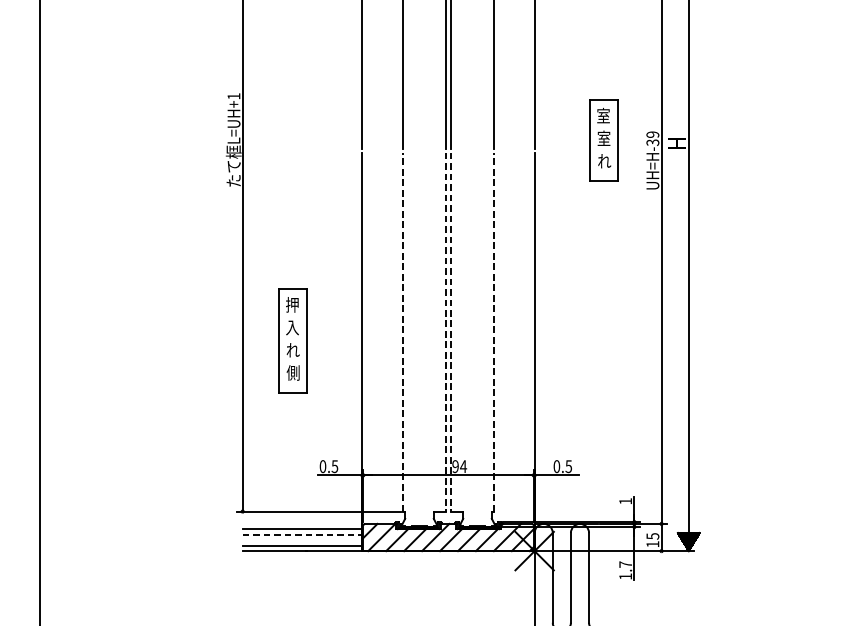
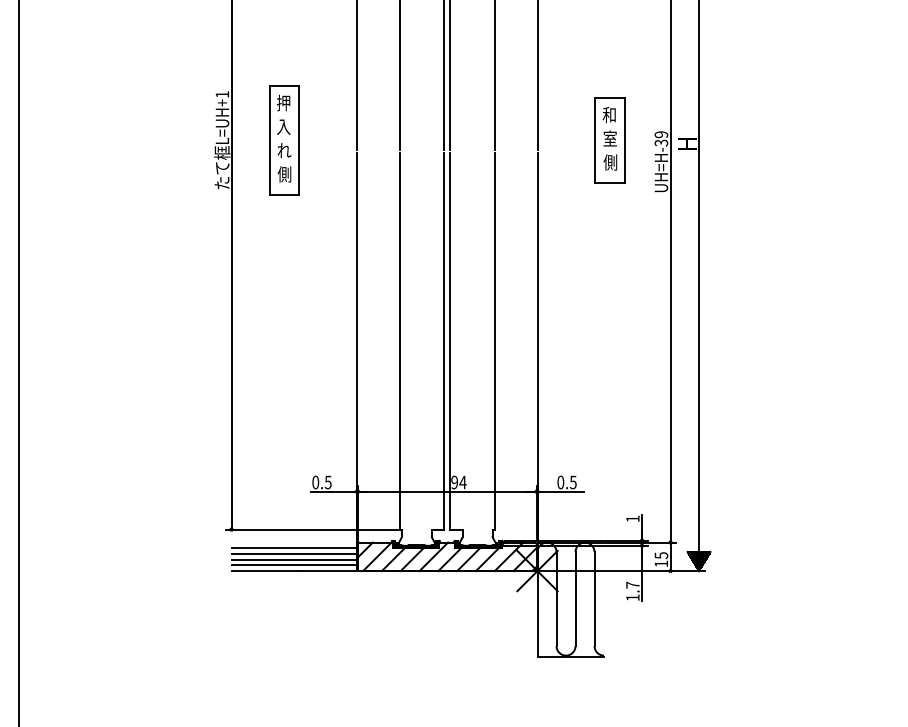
text: (603, 115) -> (609, 114), 室 -> 和
text: (604, 161) -> (610, 162), れ -> 側
line: (402, 332) -> (399, 341), dashed -> solid
line: (493, 332) -> (494, 341), dashed -> solid
line: (445, 333) -> (444, 342), dashed -> solid
line: (451, 333) -> (450, 342), dashed -> solid
part: (293, 340) -> (284, 140), moved
line: (302, 534) -> (294, 553), dashed -> solid
line: (302, 540) -> (294, 559), added

